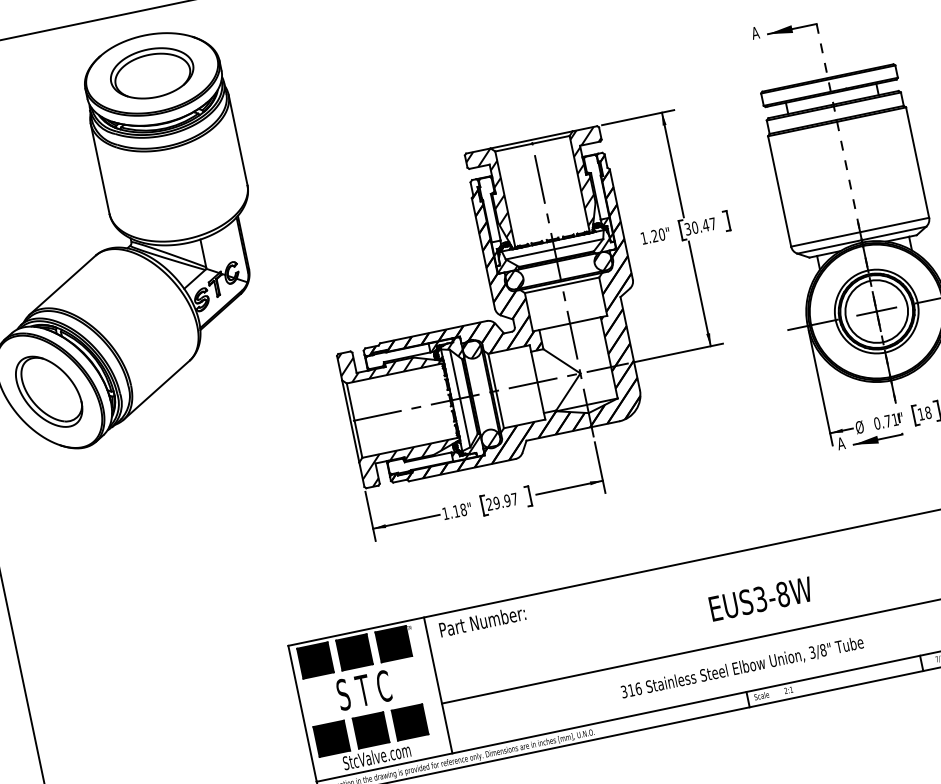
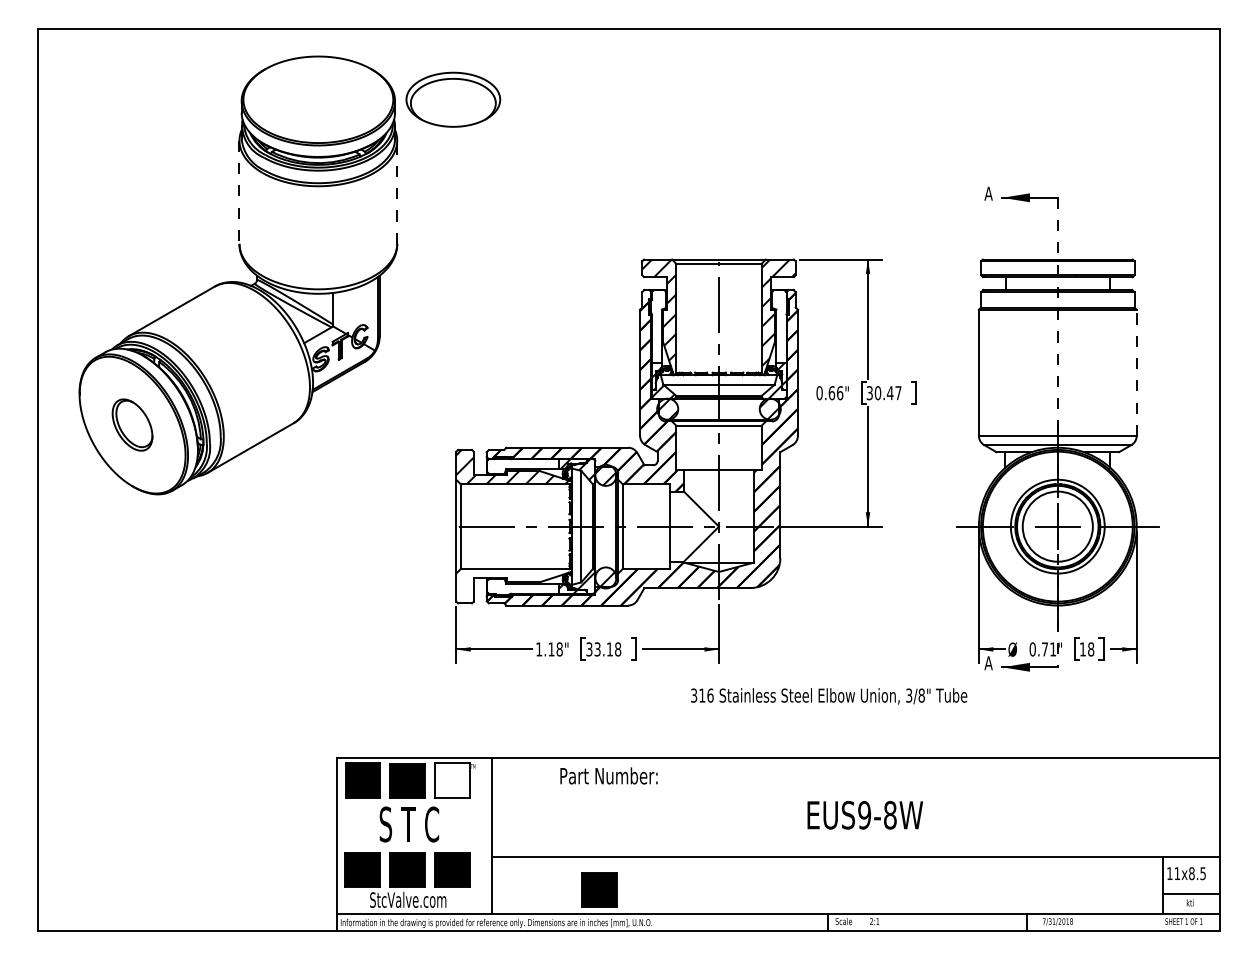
part: (152, 73) -> (453, 99), moved
line: (238, 139) -> (397, 192), solid -> dashed
line: (917, 162) -> (1136, 372), solid -> dashed
line: (100, 168) -> (239, 192), solid -> dashed
text: (652, 236) -> (829, 393), 1.20" -> 0.66"
part: (48, 391) -> (132, 424), size x0.6
hatch: (406, 464) -> (507, 586), removed
text: (501, 501) -> (603, 649), 29.97 -> 33.18
text: (760, 599) -> (864, 815), EUS3-8W -> EUS9-8W
text: (482, 621) -> (608, 775), moved
fill: (393, 644) -> (452, 780), removed
text: (742, 667) -> (829, 696), moved
part: (542, 712) -> (599, 889), added

